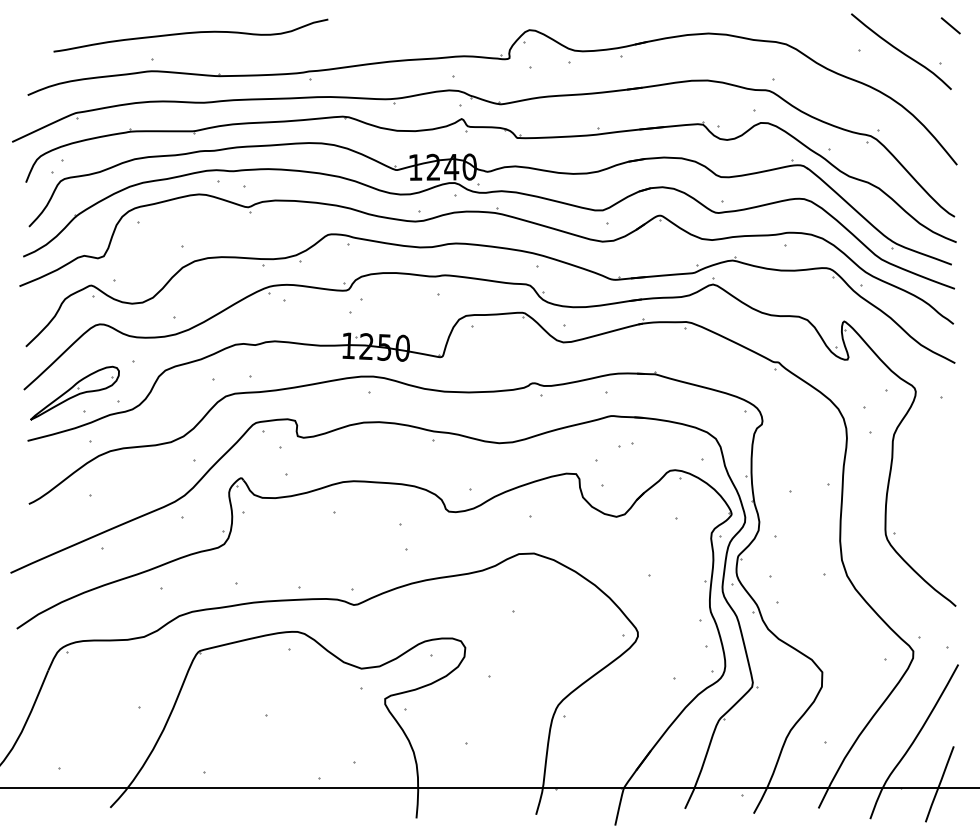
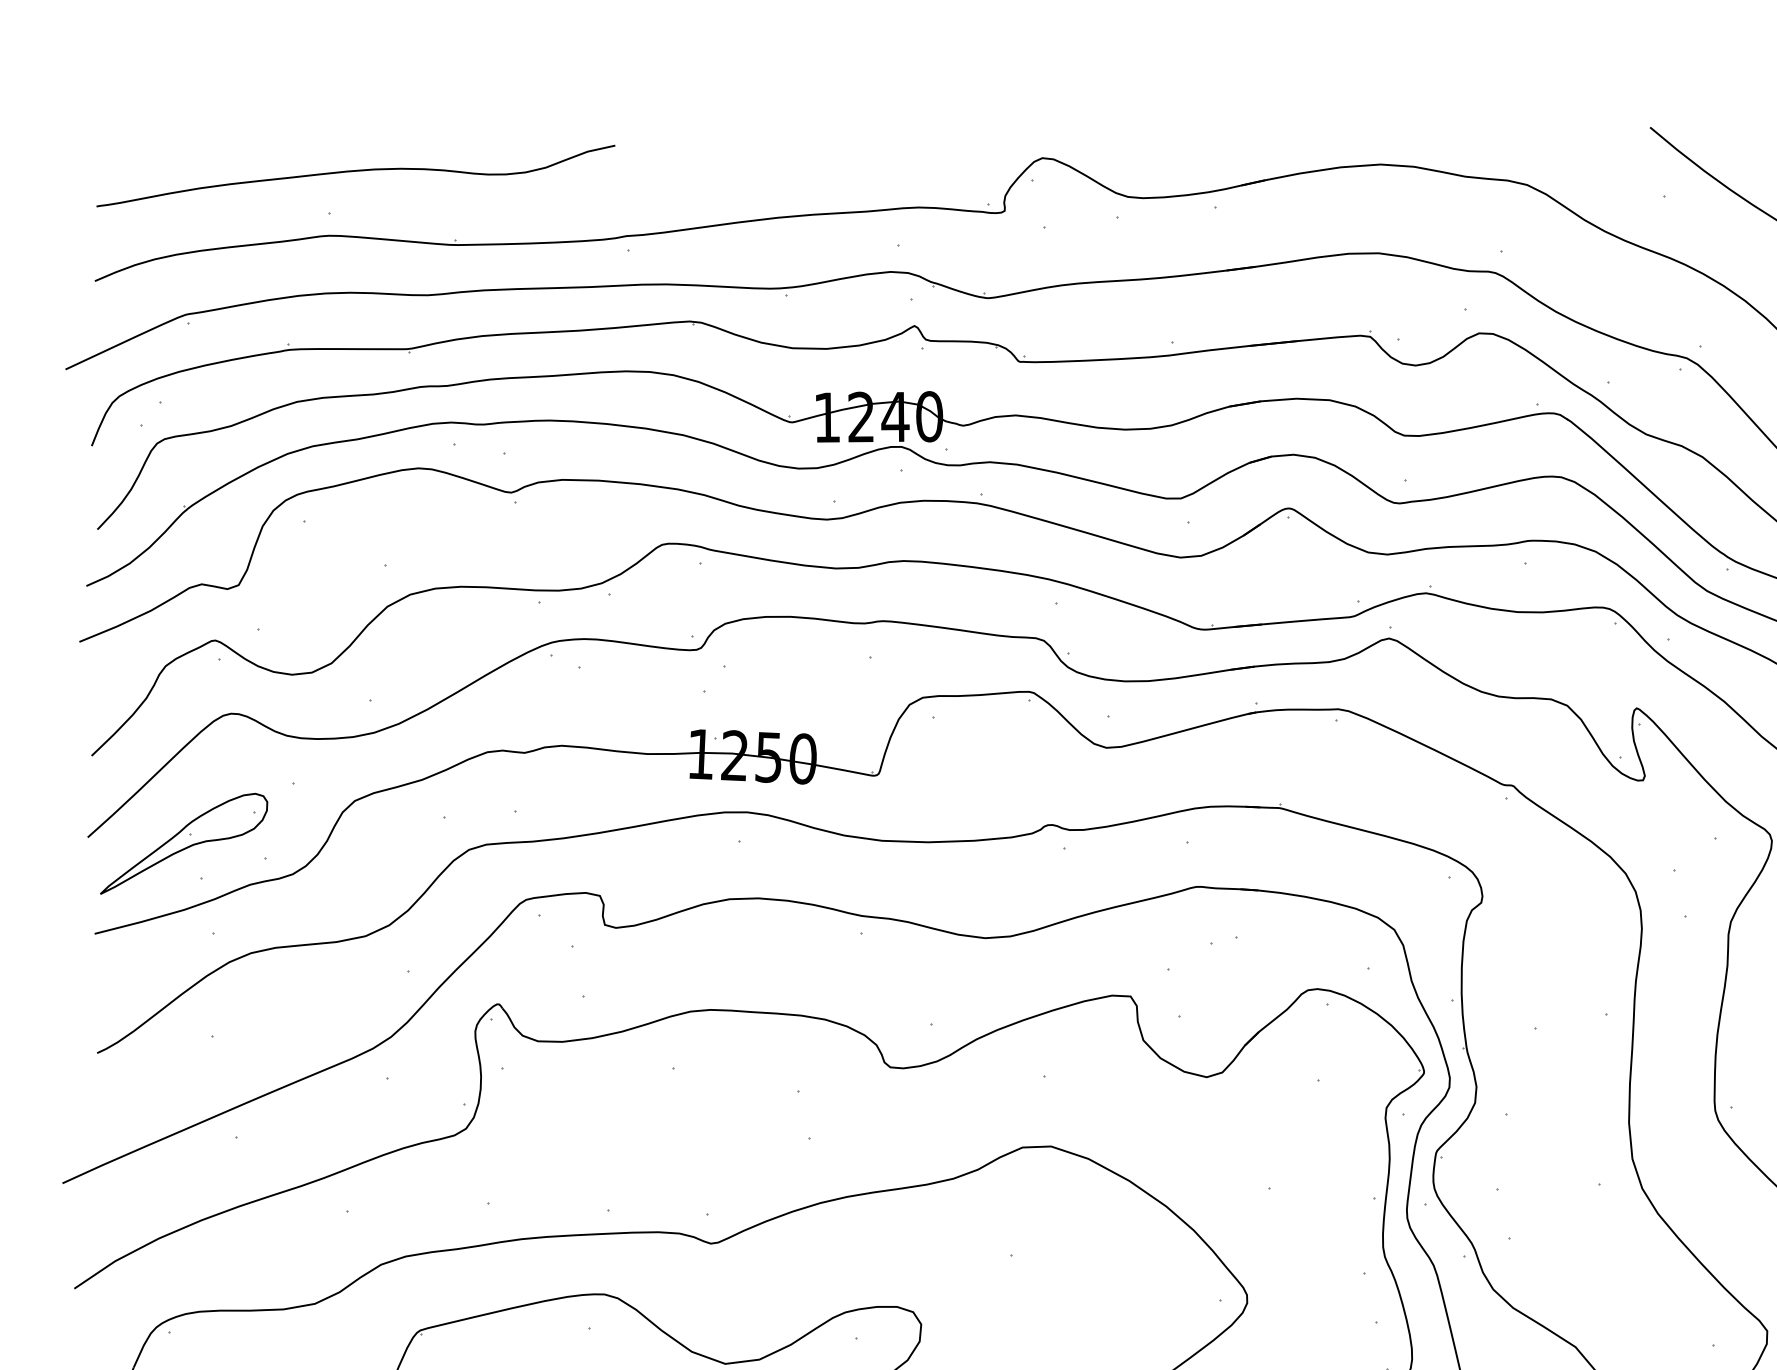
curve: (190, 33) -> (355, 172), moved

